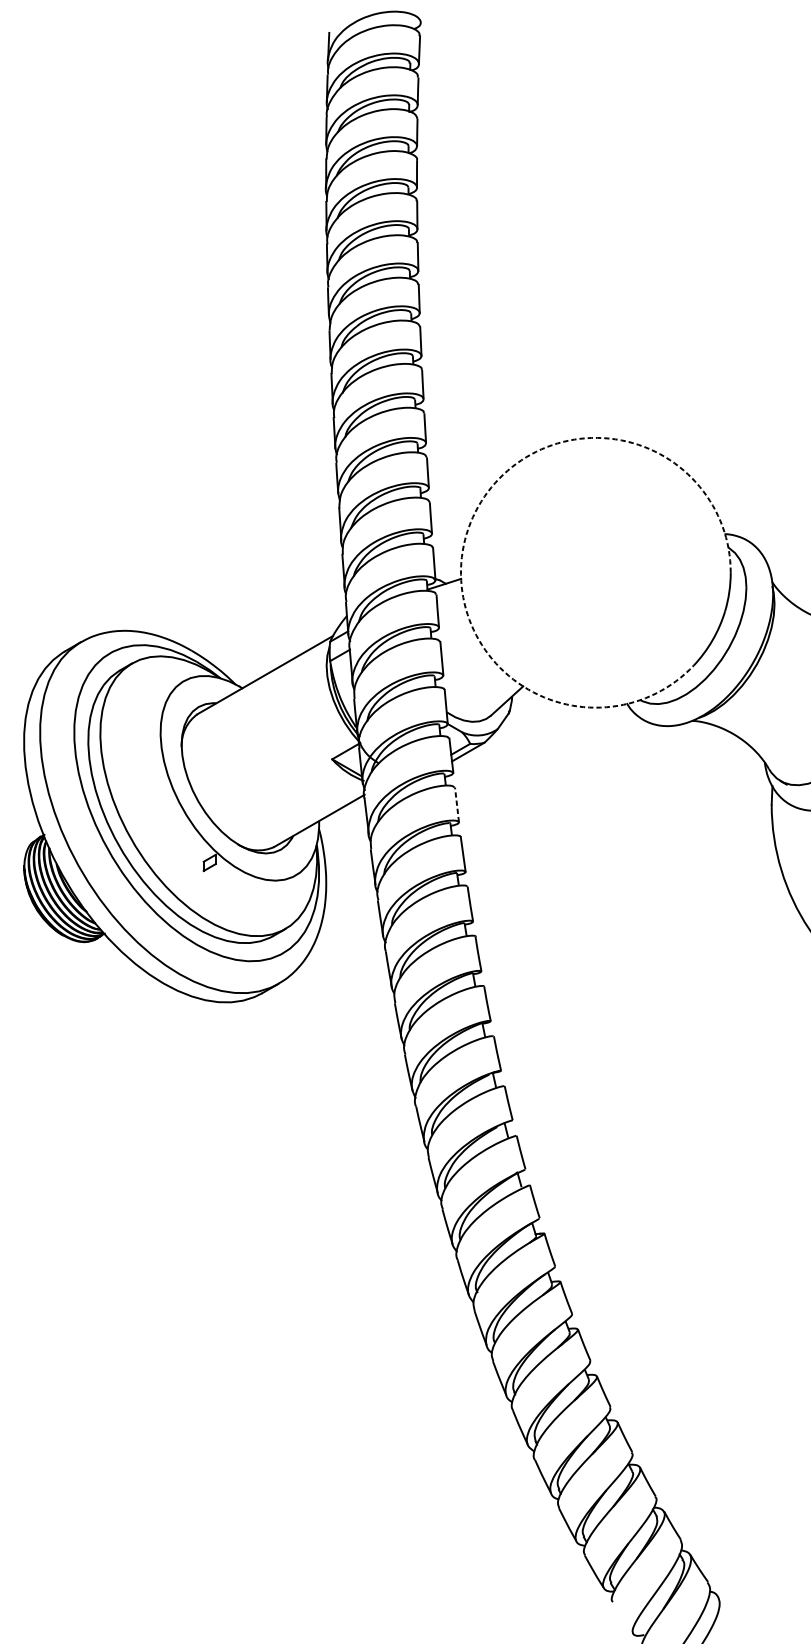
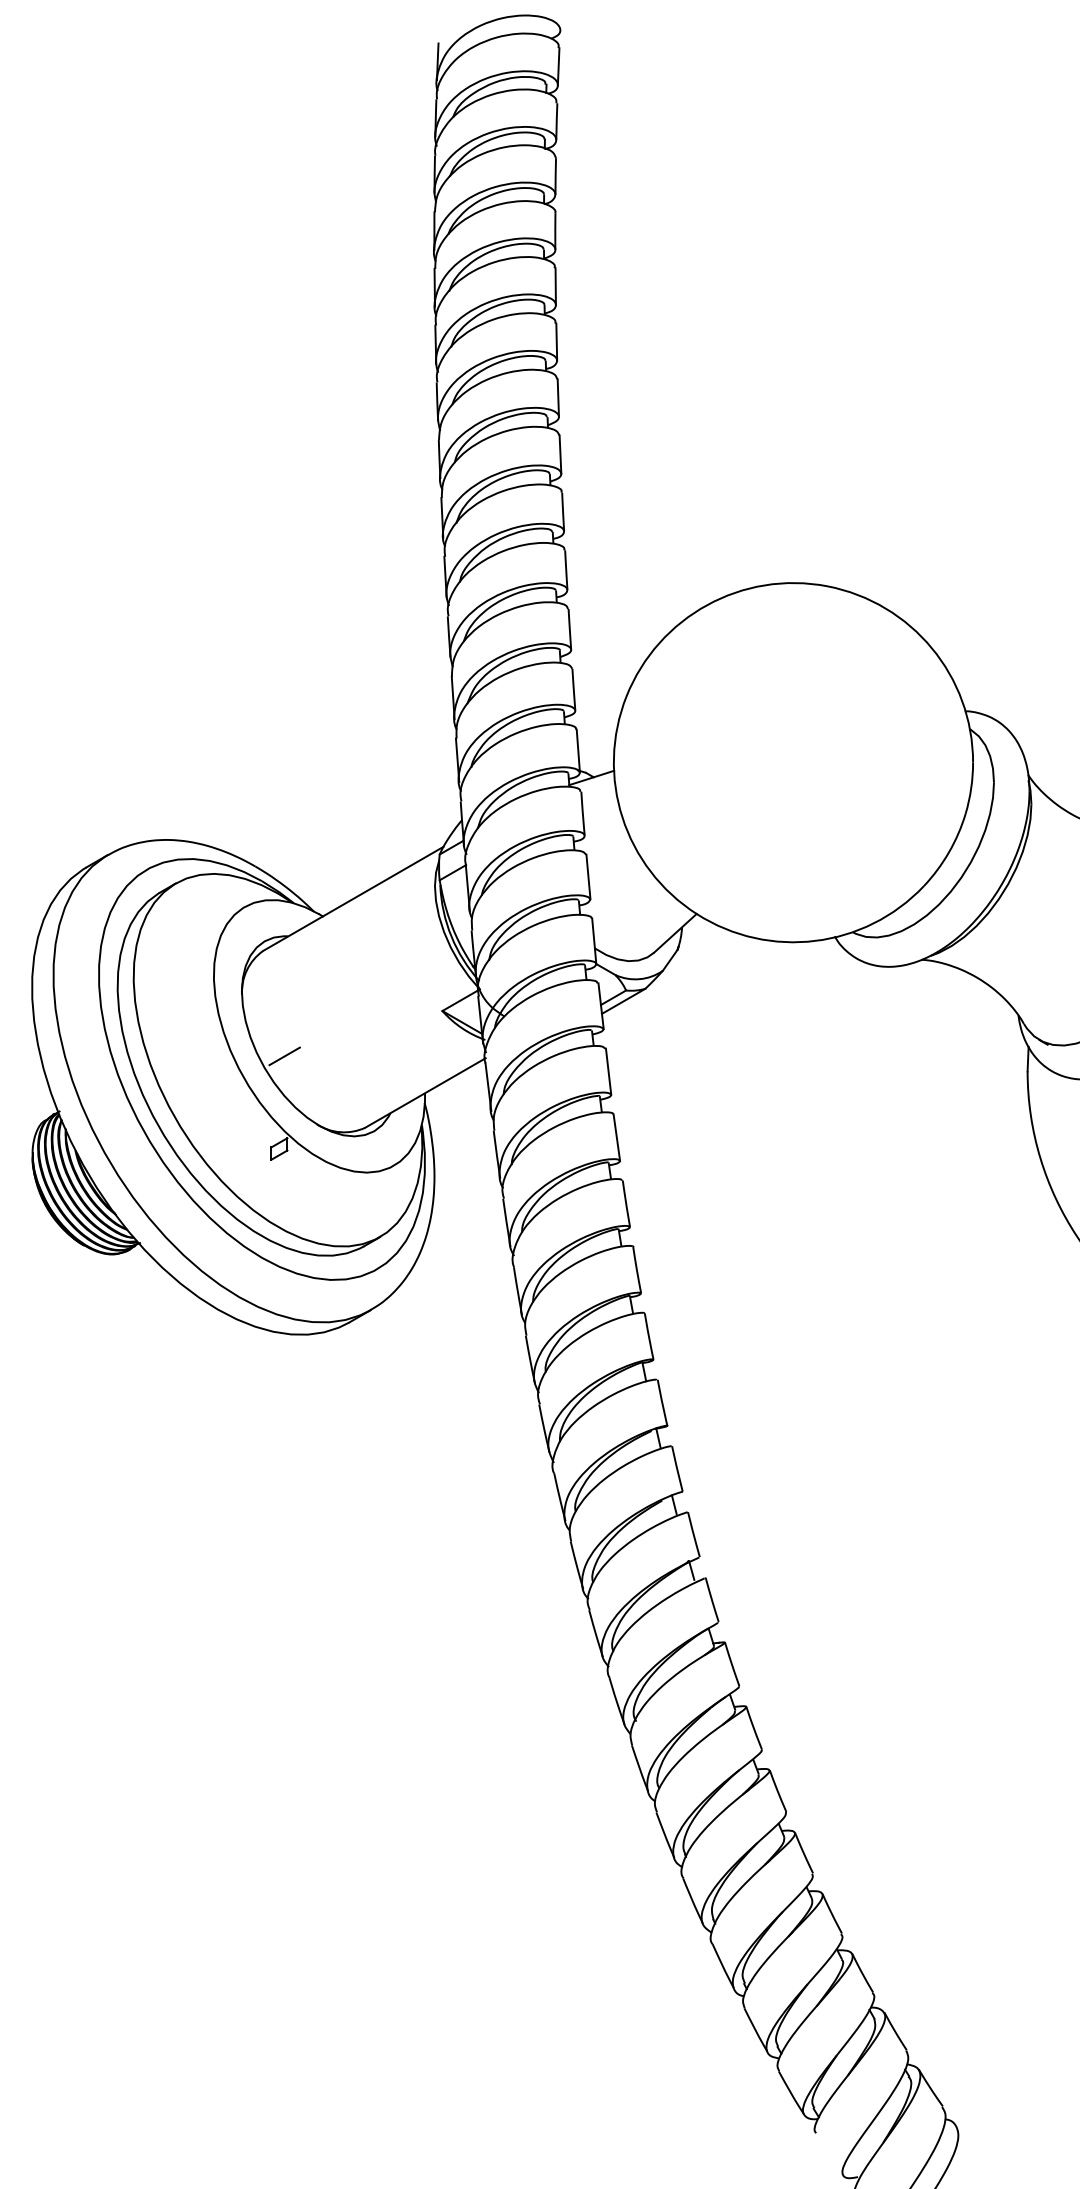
arc: (470, 523) -> (626, 696), dashed -> solid
line: (213, 793) -> (284, 1056), added
line: (456, 804) -> (608, 1071), dashed -> solid

